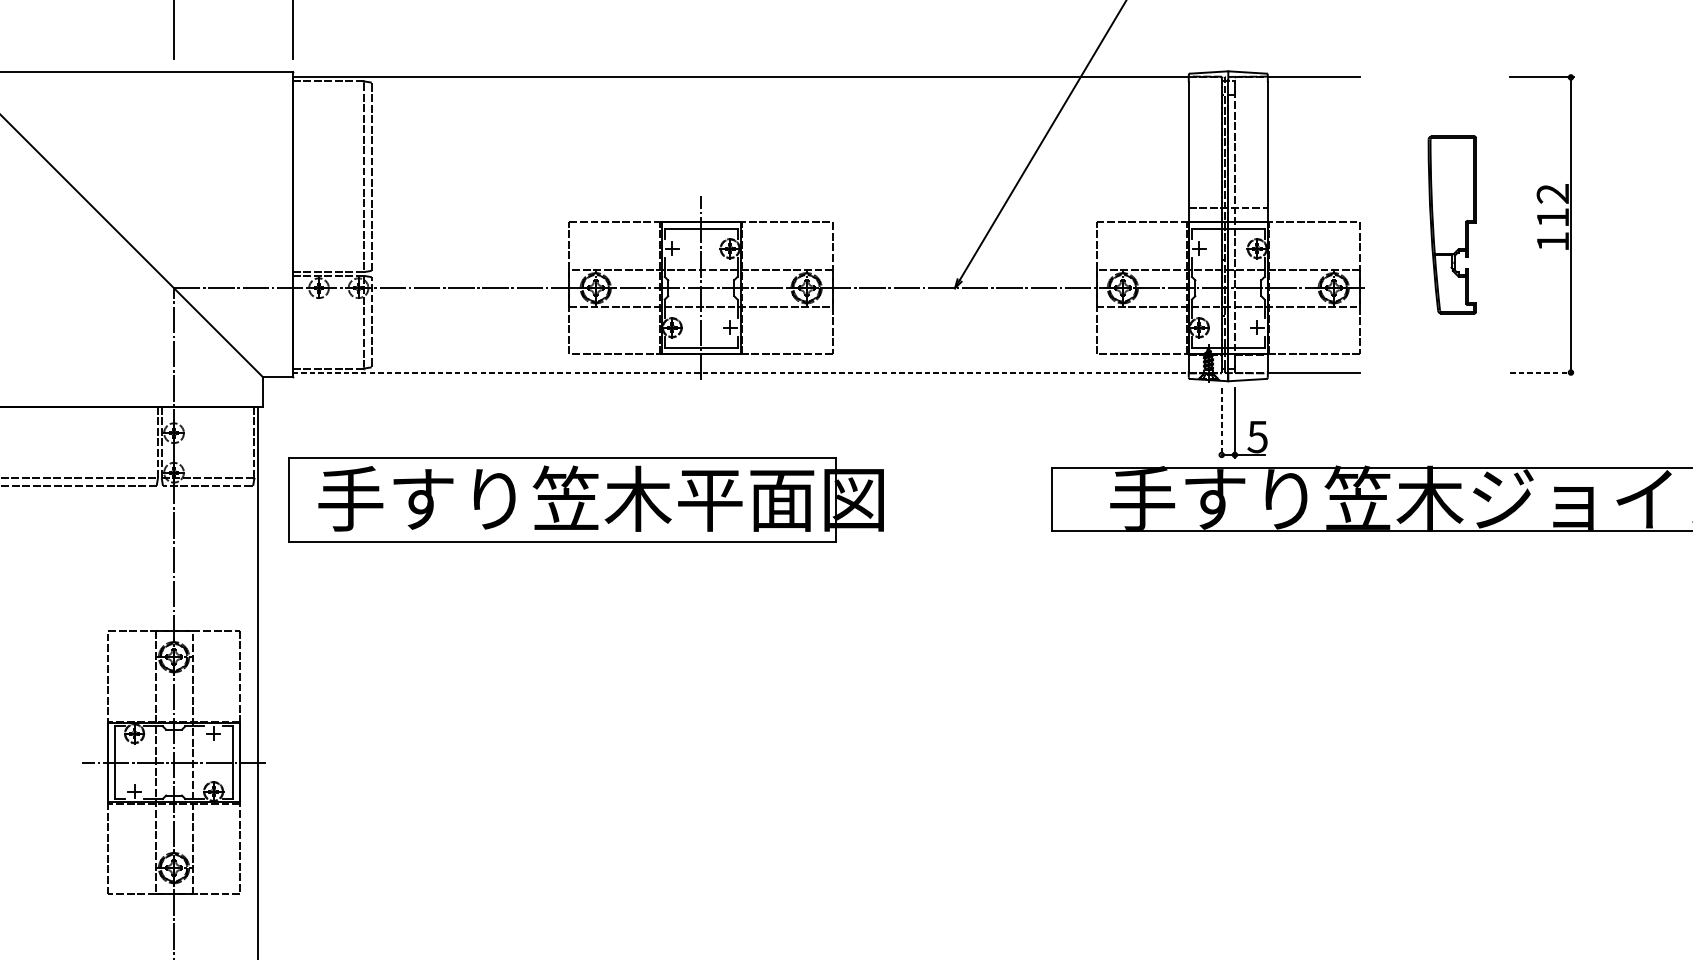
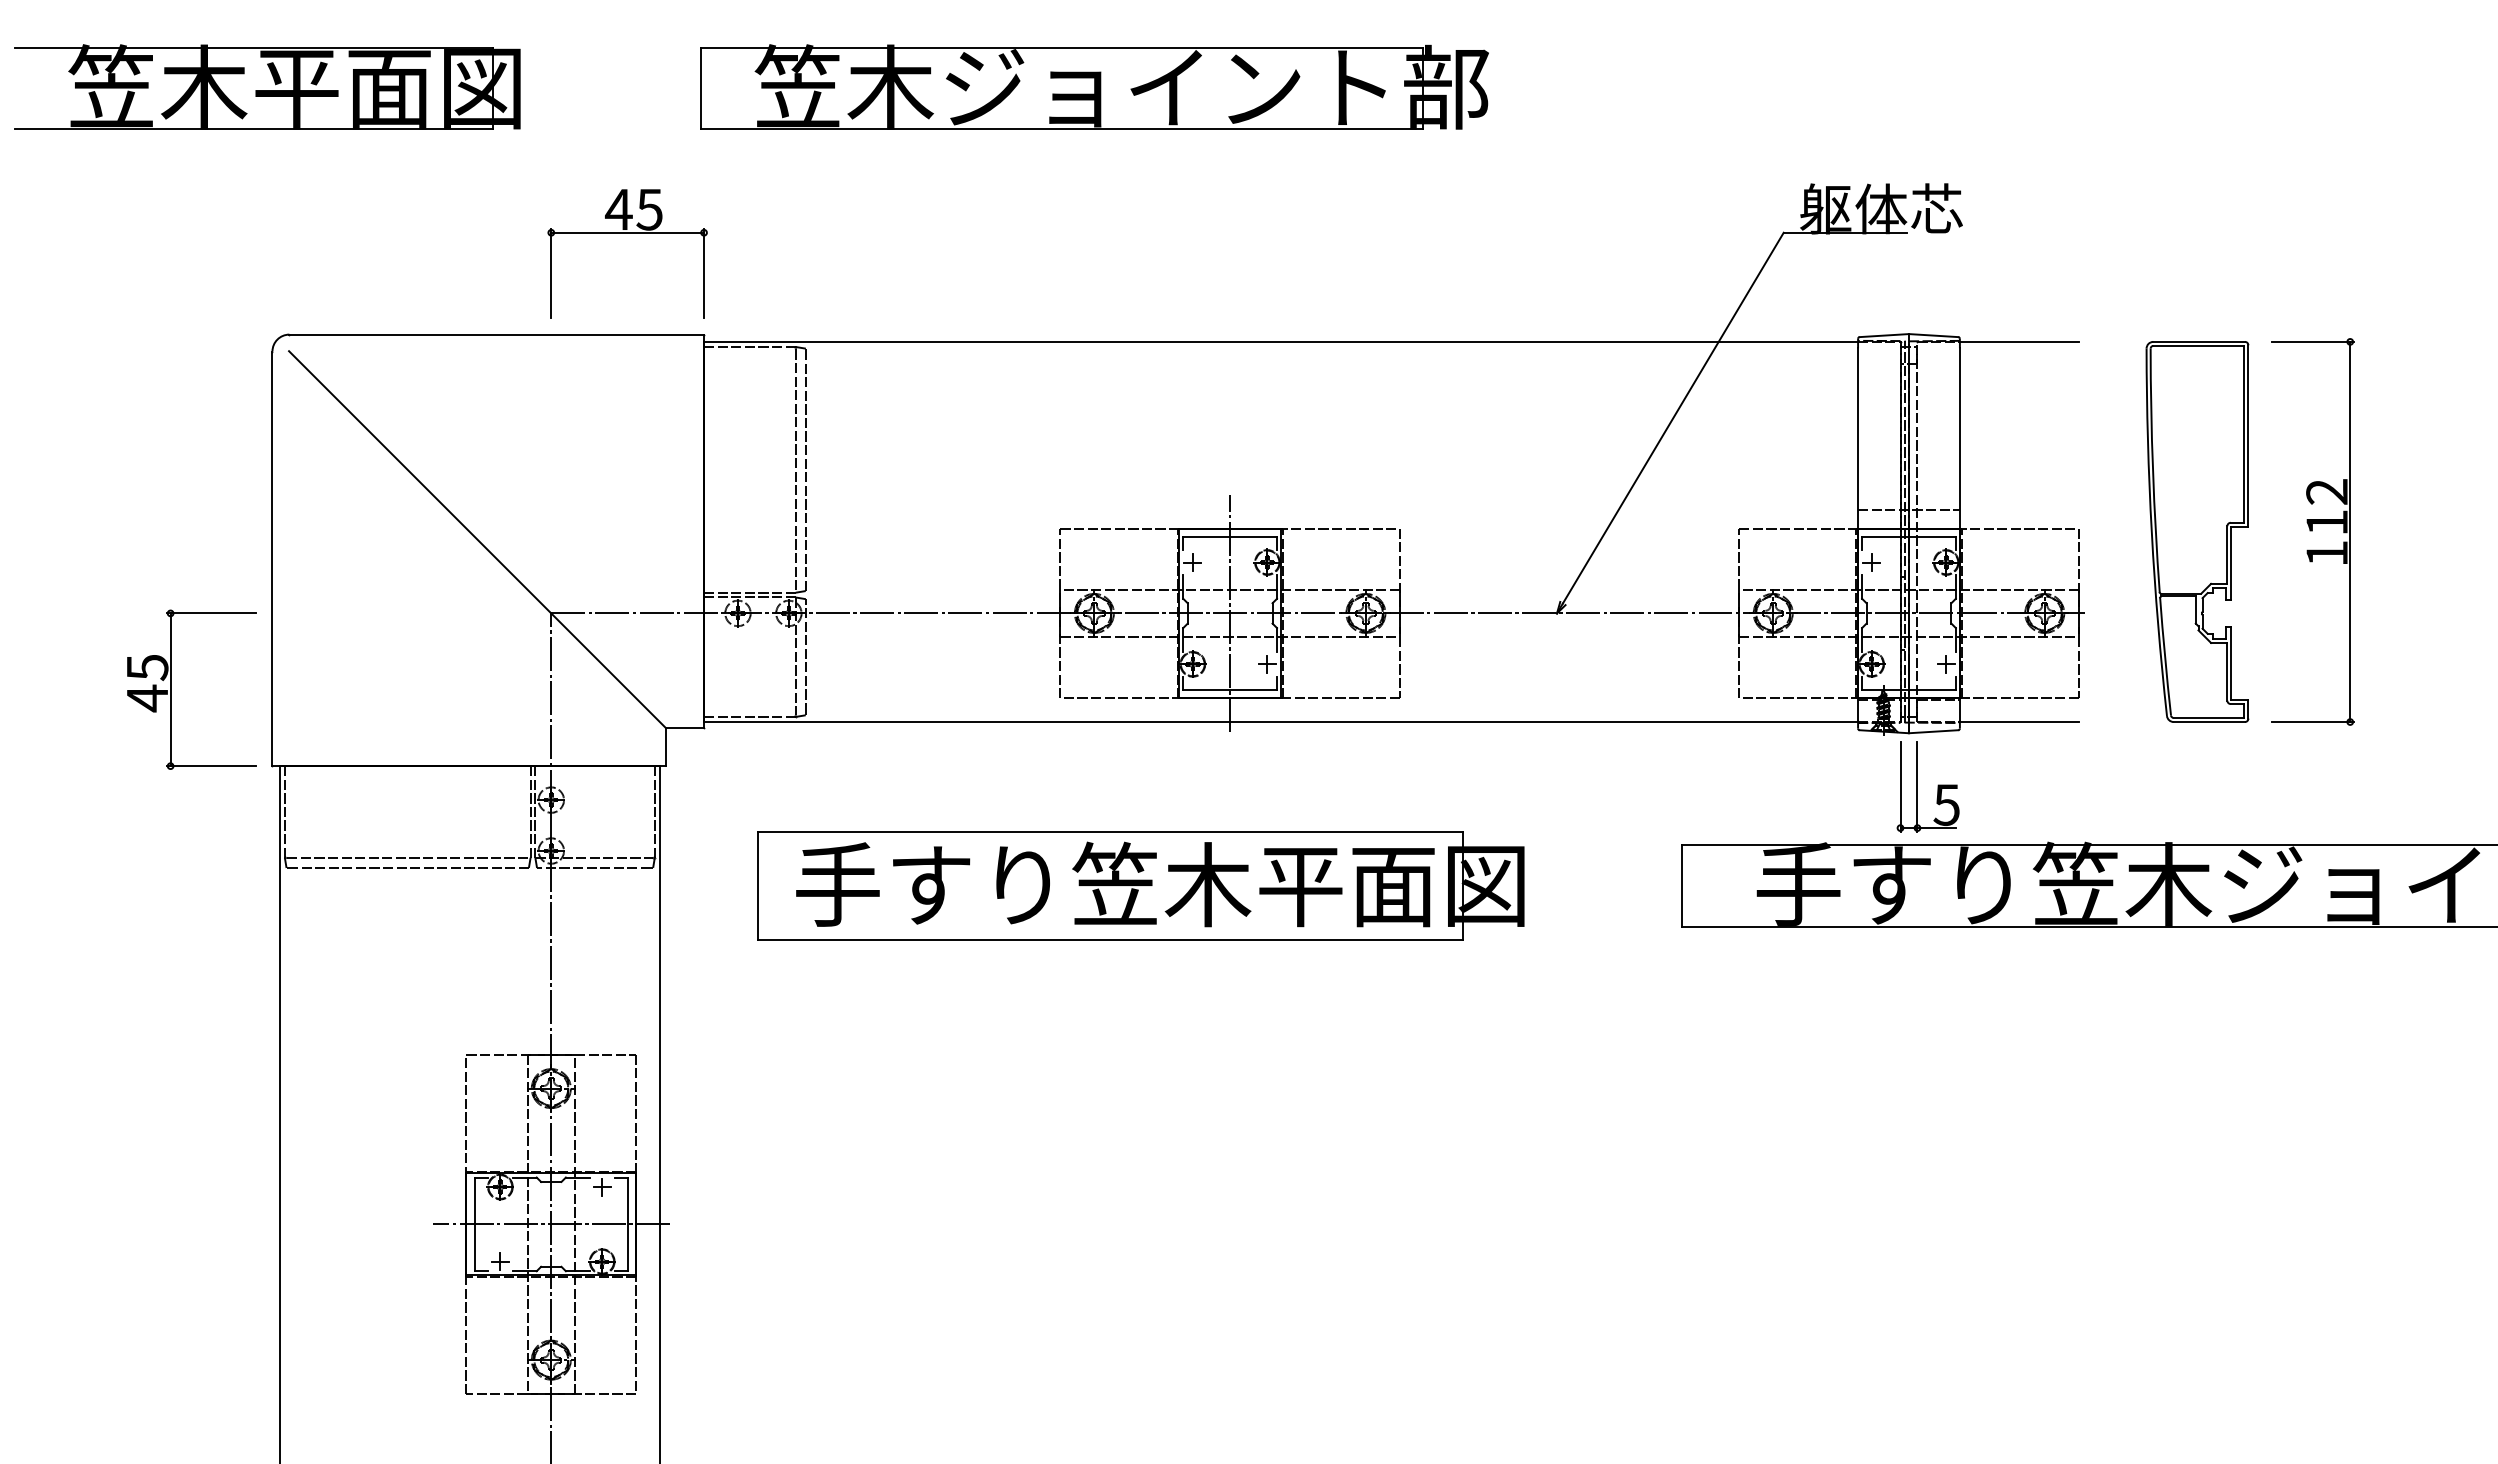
part: (1452, 224) -> (2197, 531), size x1.67
line: (741, 372) -> (1281, 722), dashed -> solid
line: (1541, 372) -> (2312, 722), dashed -> solid
line: (1221, 422) -> (1900, 786), dashed -> solid
part: (585, 499) -> (1140, 885), moved

